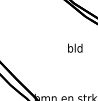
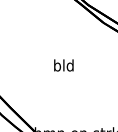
text: (75, 47) -> (64, 64), moved

